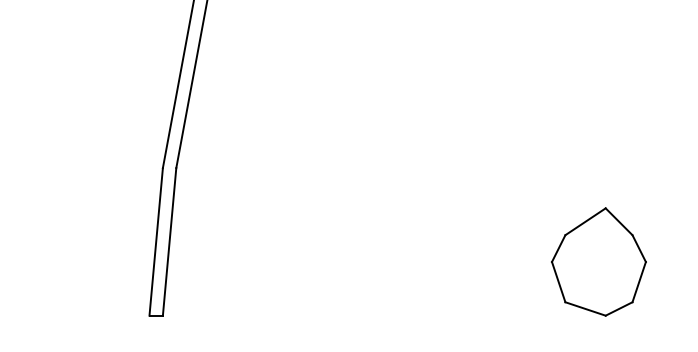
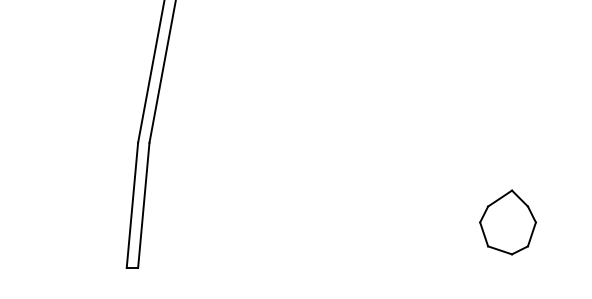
part: (598, 262) -> (507, 222), size x0.7

